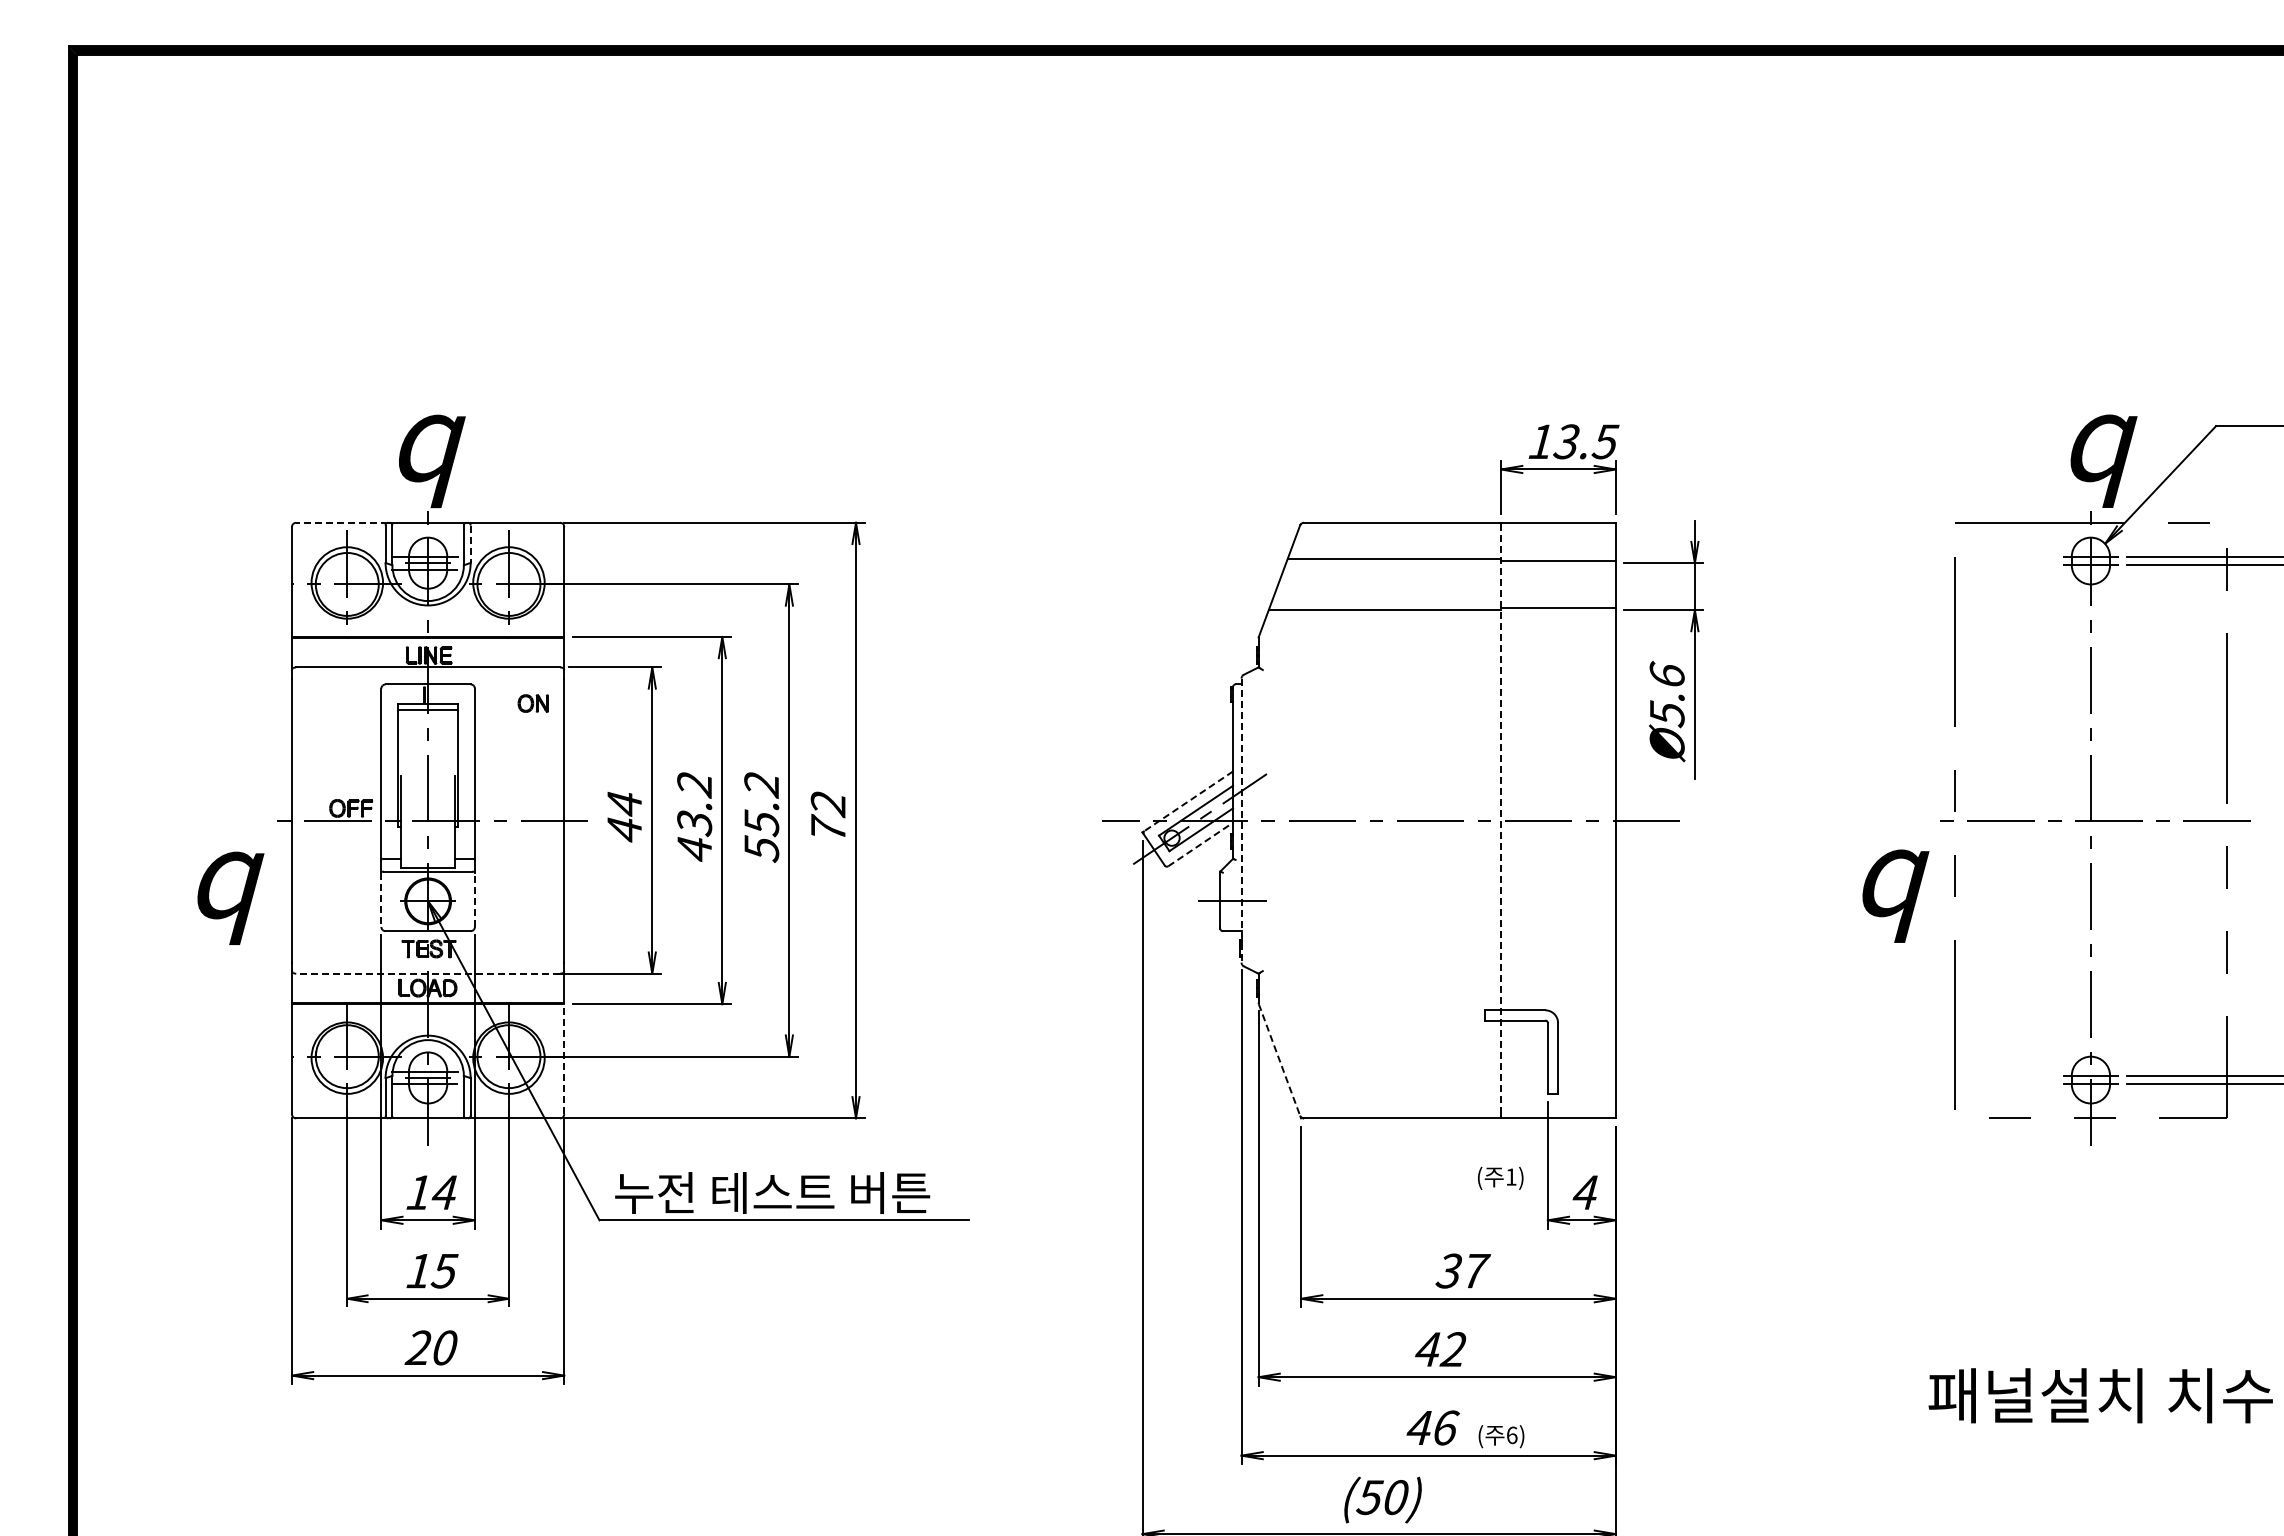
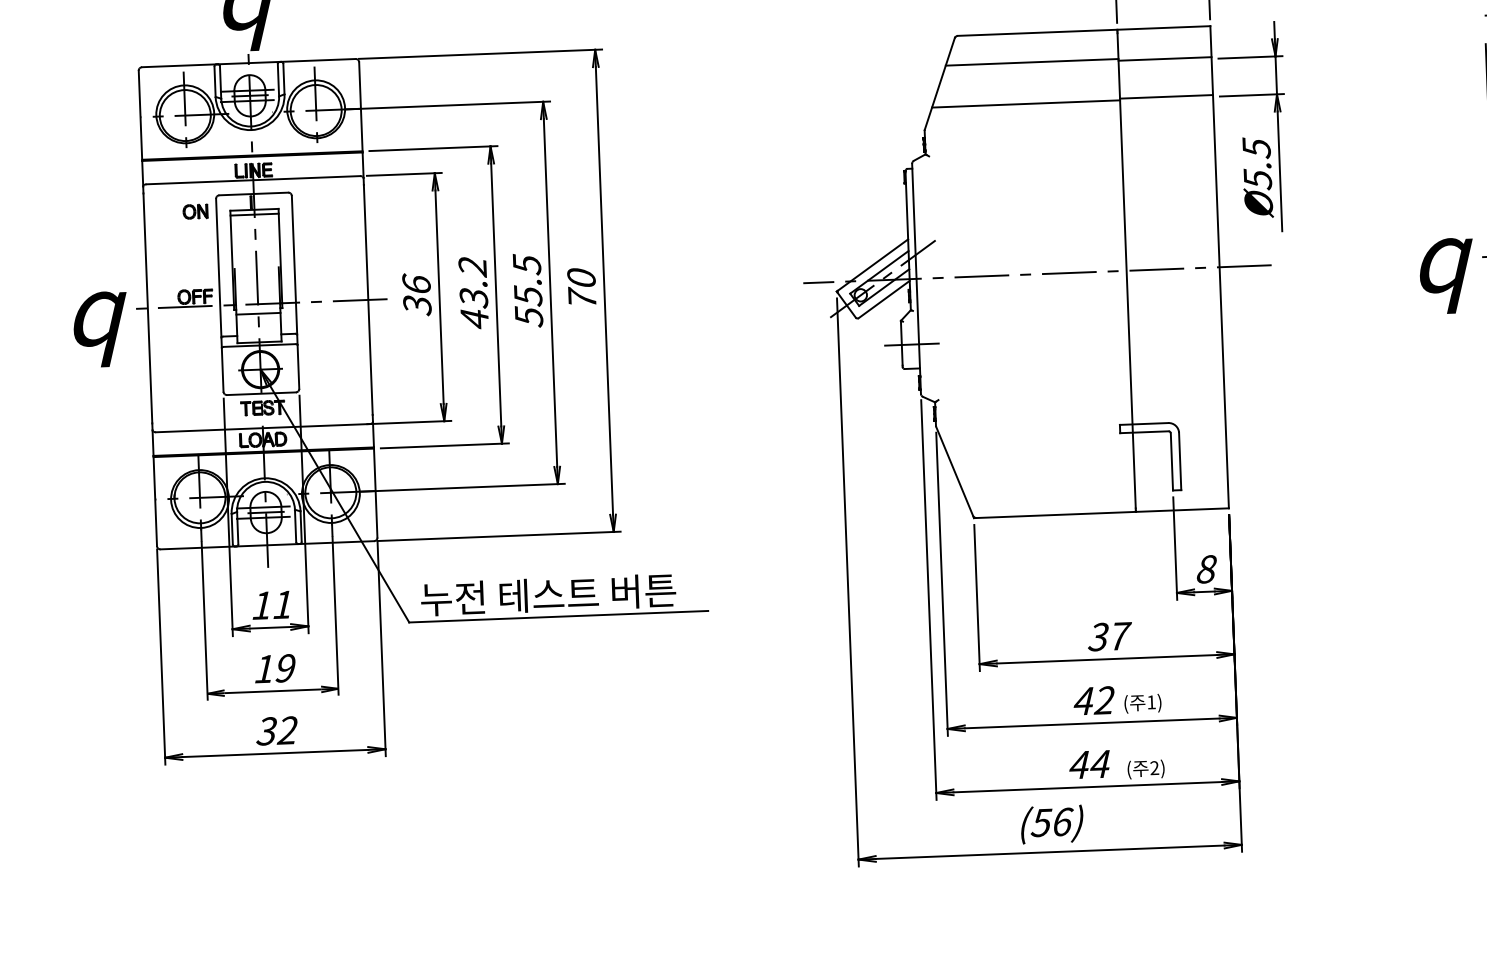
line: (341, 522) -> (178, 65), dashed -> solid
line: (470, 544) -> (283, 79), dashed -> solid
text: (1666, 675) -> (1256, 148), Ø5.6 -> Ø5.5
part: (532, 703) -> (194, 211), moved
text: (761, 784) -> (526, 264), 55.2 -> 55.5
line: (1188, 801) -> (873, 265), dashed -> solid
text: (827, 804) -> (580, 278), 72 -> 70
text: (624, 816) -> (416, 294), 44 -> 36
line: (1501, 820) -> (1126, 270), dashed -> solid
line: (1241, 821) -> (916, 279), dashed -> solid
line: (427, 832) -> (257, 313), added
line: (1200, 844) -> (884, 299), dashed -> solid
text: (1895, 895) -> (1446, 275), moved
text: (230, 897) -> (100, 328), moved
line: (474, 899) -> (298, 366), dashed -> solid
line: (381, 900) -> (222, 370), dashed -> solid
line: (428, 973) -> (263, 427), dashed -> solid
line: (564, 1058) -> (375, 492), dashed -> solid
line: (1279, 1060) -> (954, 471), dashed -> solid
text: (1500, 1177) -> (1142, 703), moved
text: (443, 1192) -> (282, 604), 14 -> 11
text: (1585, 1192) -> (1206, 569), 4 -> 8
text: (444, 1270) -> (285, 667), 15 -> 19
text: (430, 1347) -> (276, 730), 20 -> 32
text: (1445, 1427) -> (1100, 763), 46 -> 44
text: (1511, 1435) -> (1154, 768), 6) -> 2)
text: (1397, 1497) -> (1063, 822), (50) -> (56)

